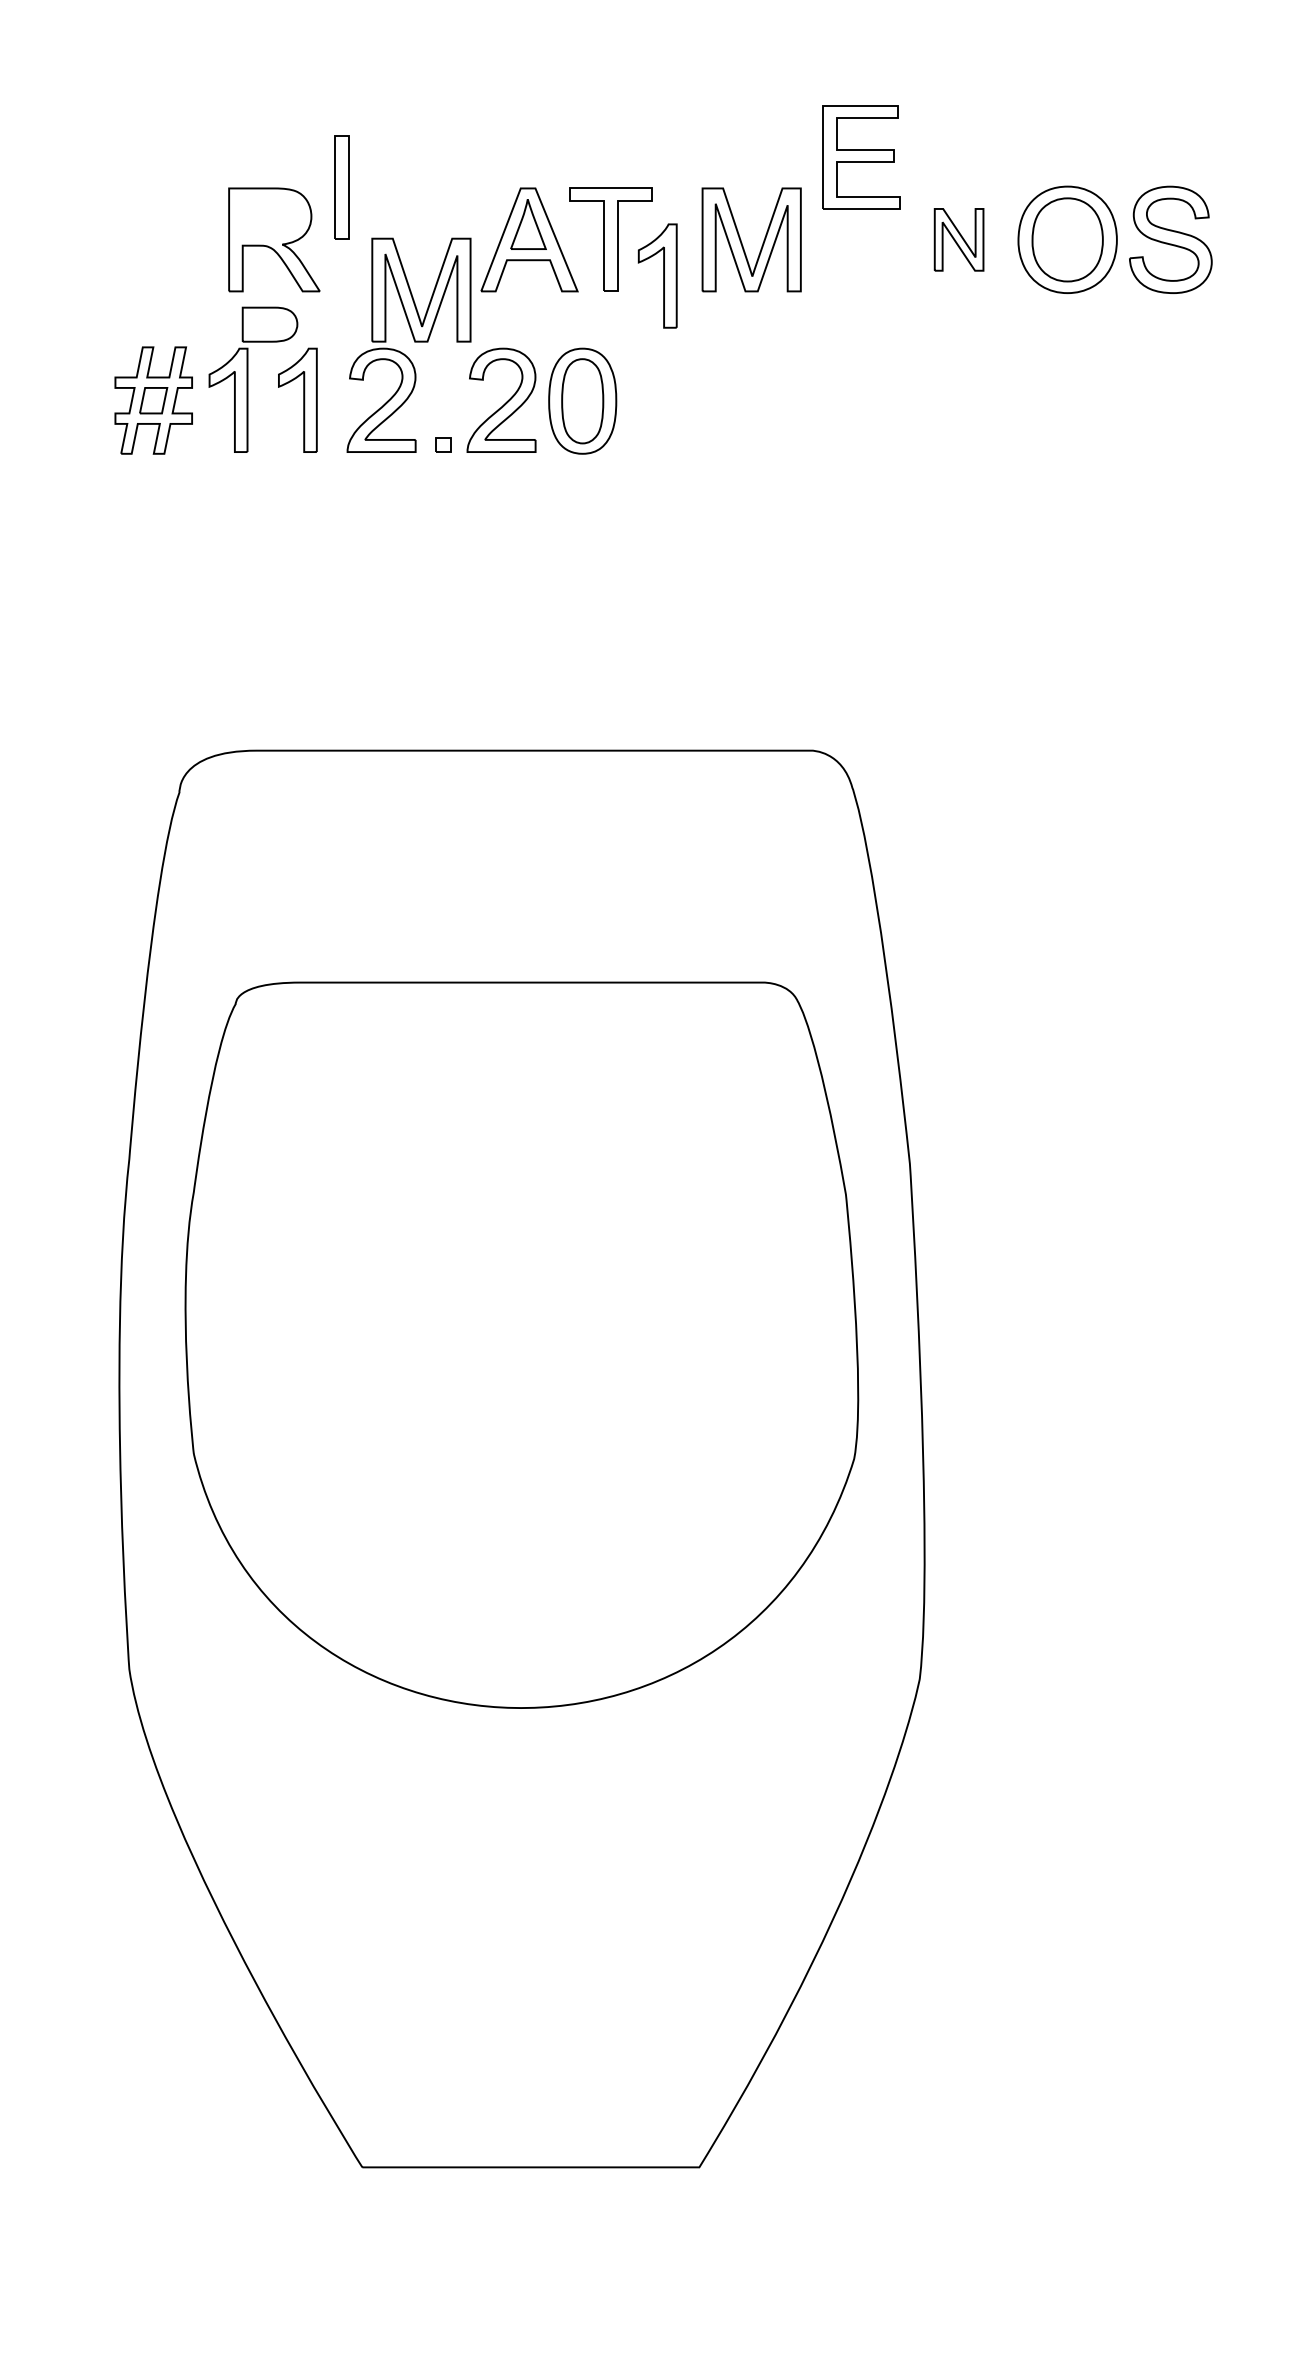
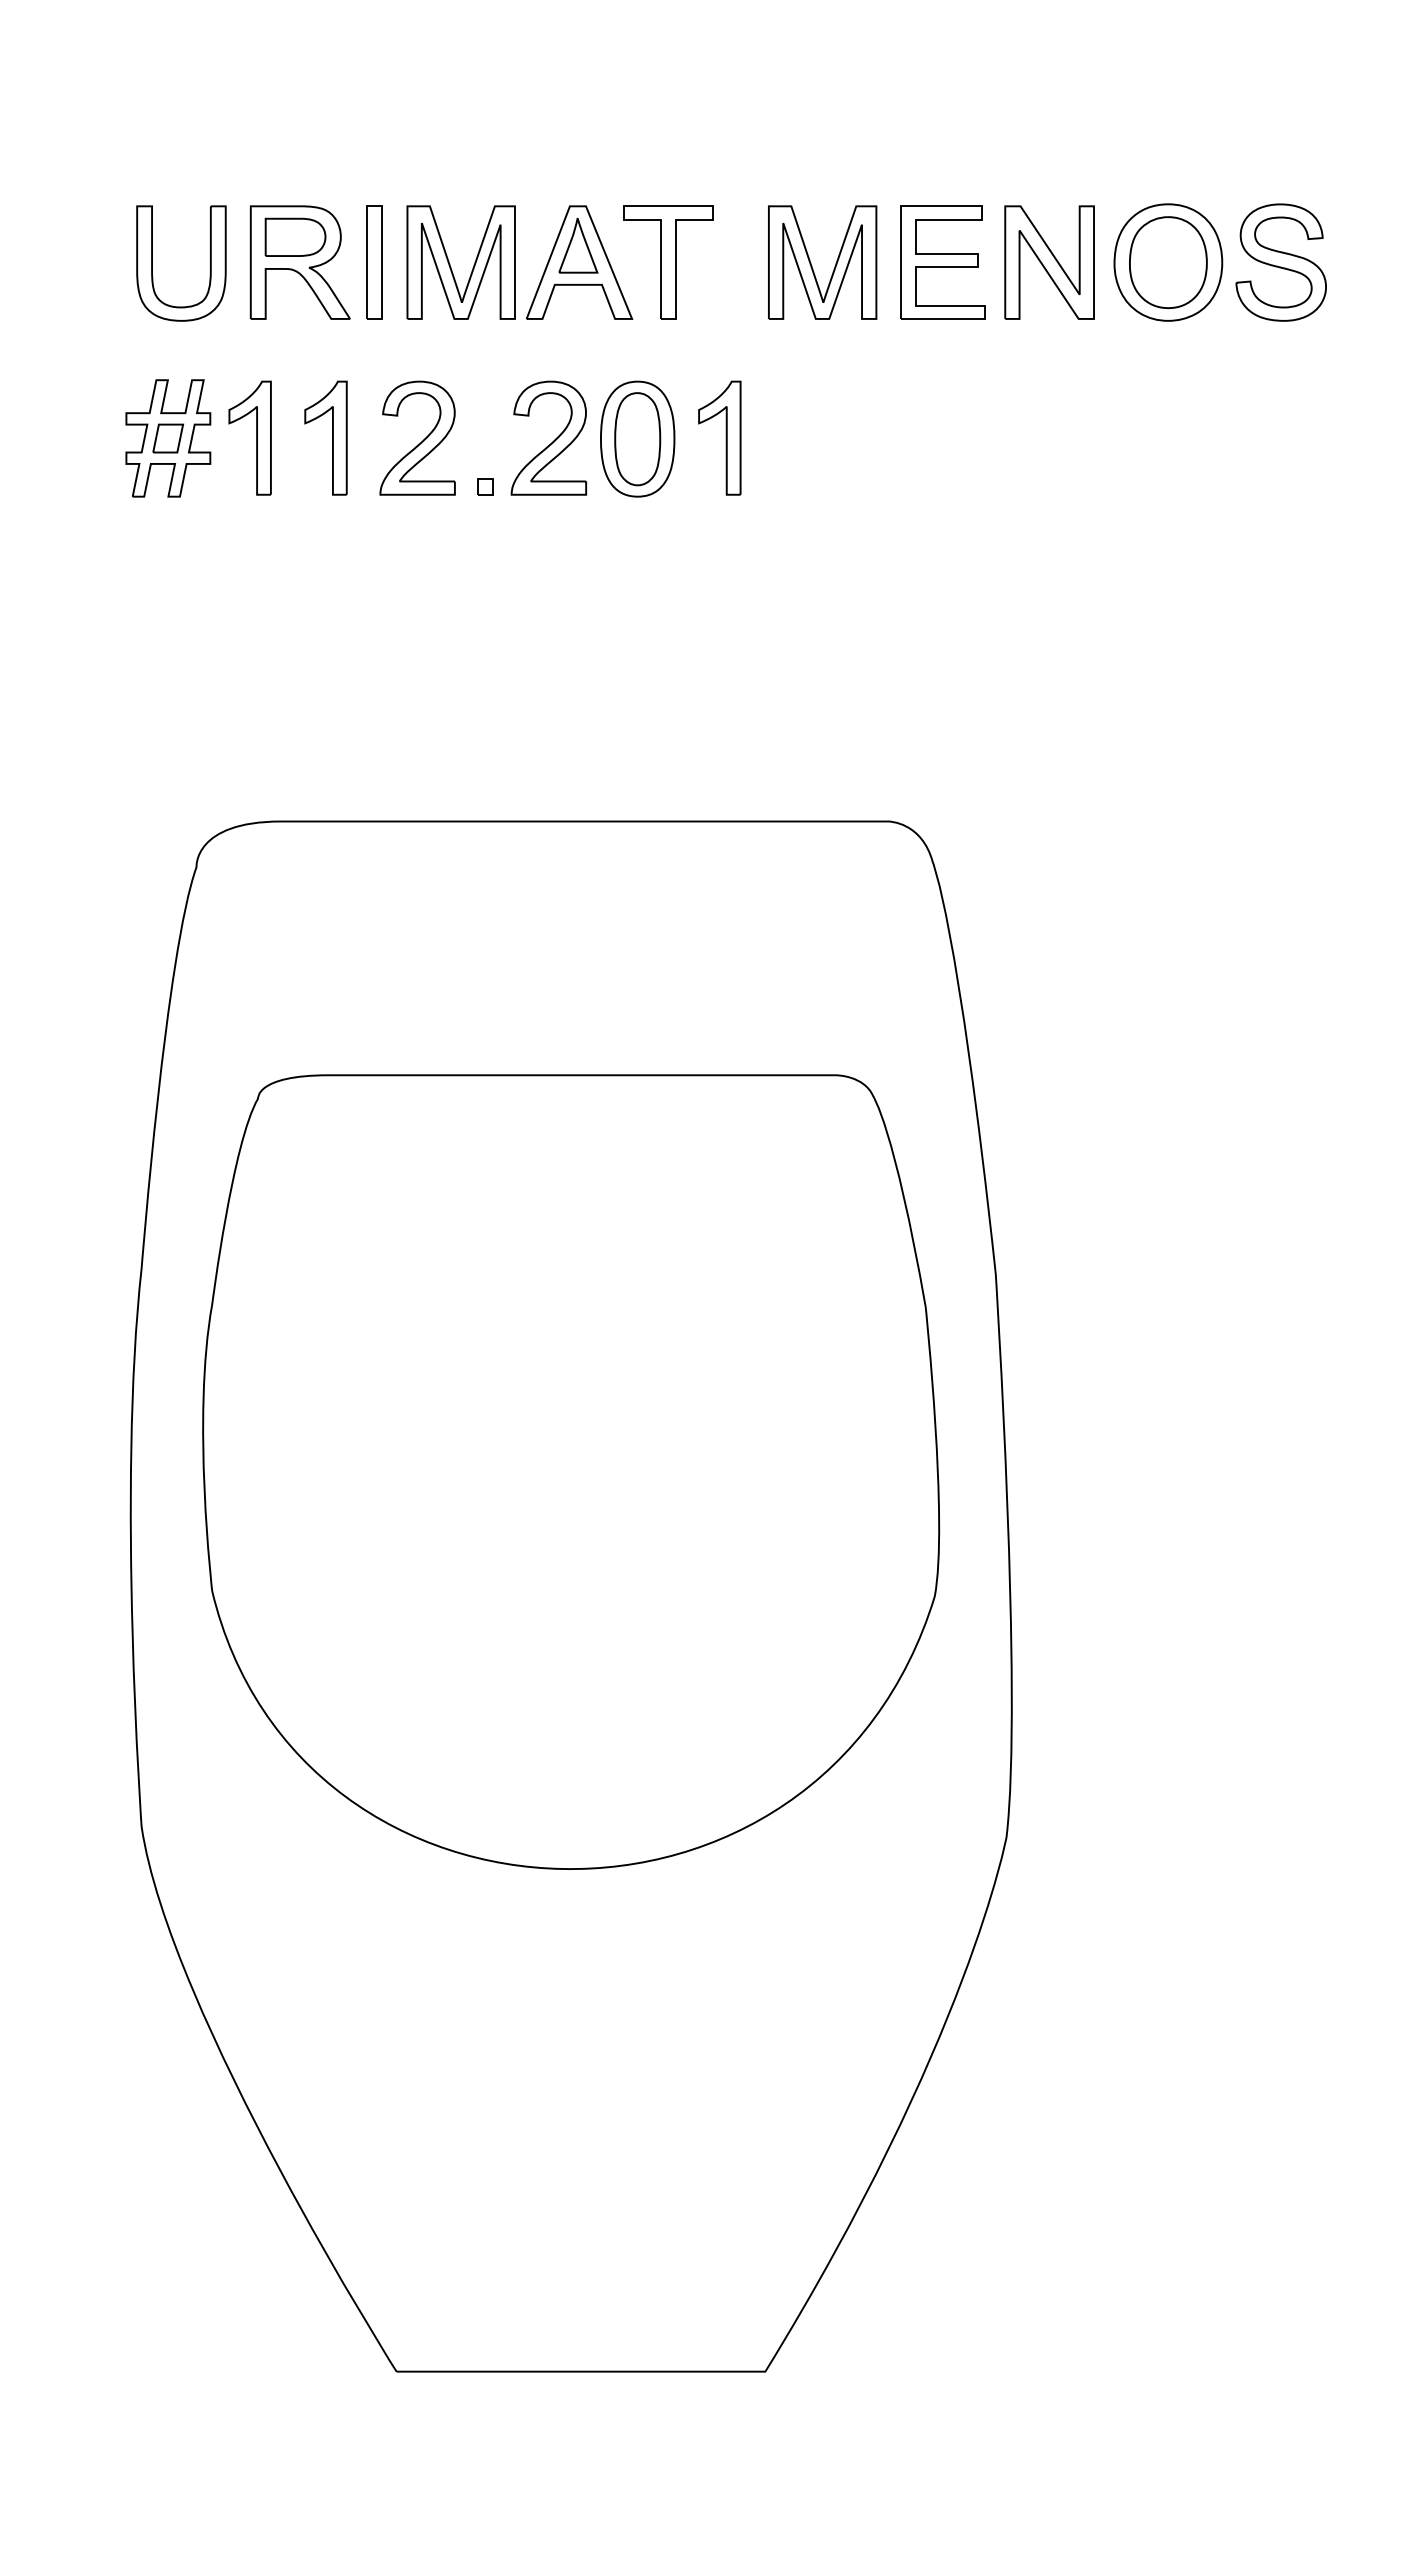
part: (861, 157) -> (942, 262), moved
part: (342, 187) -> (374, 262), moved
part: (959, 239) -> (1049, 262), size x1.67
part: (139, 240) -> (152, 263), added
part: (657, 275) -> (719, 437), moved
part: (411, 291) -> (450, 264), moved
part: (269, 323) -> (295, 236), moved

